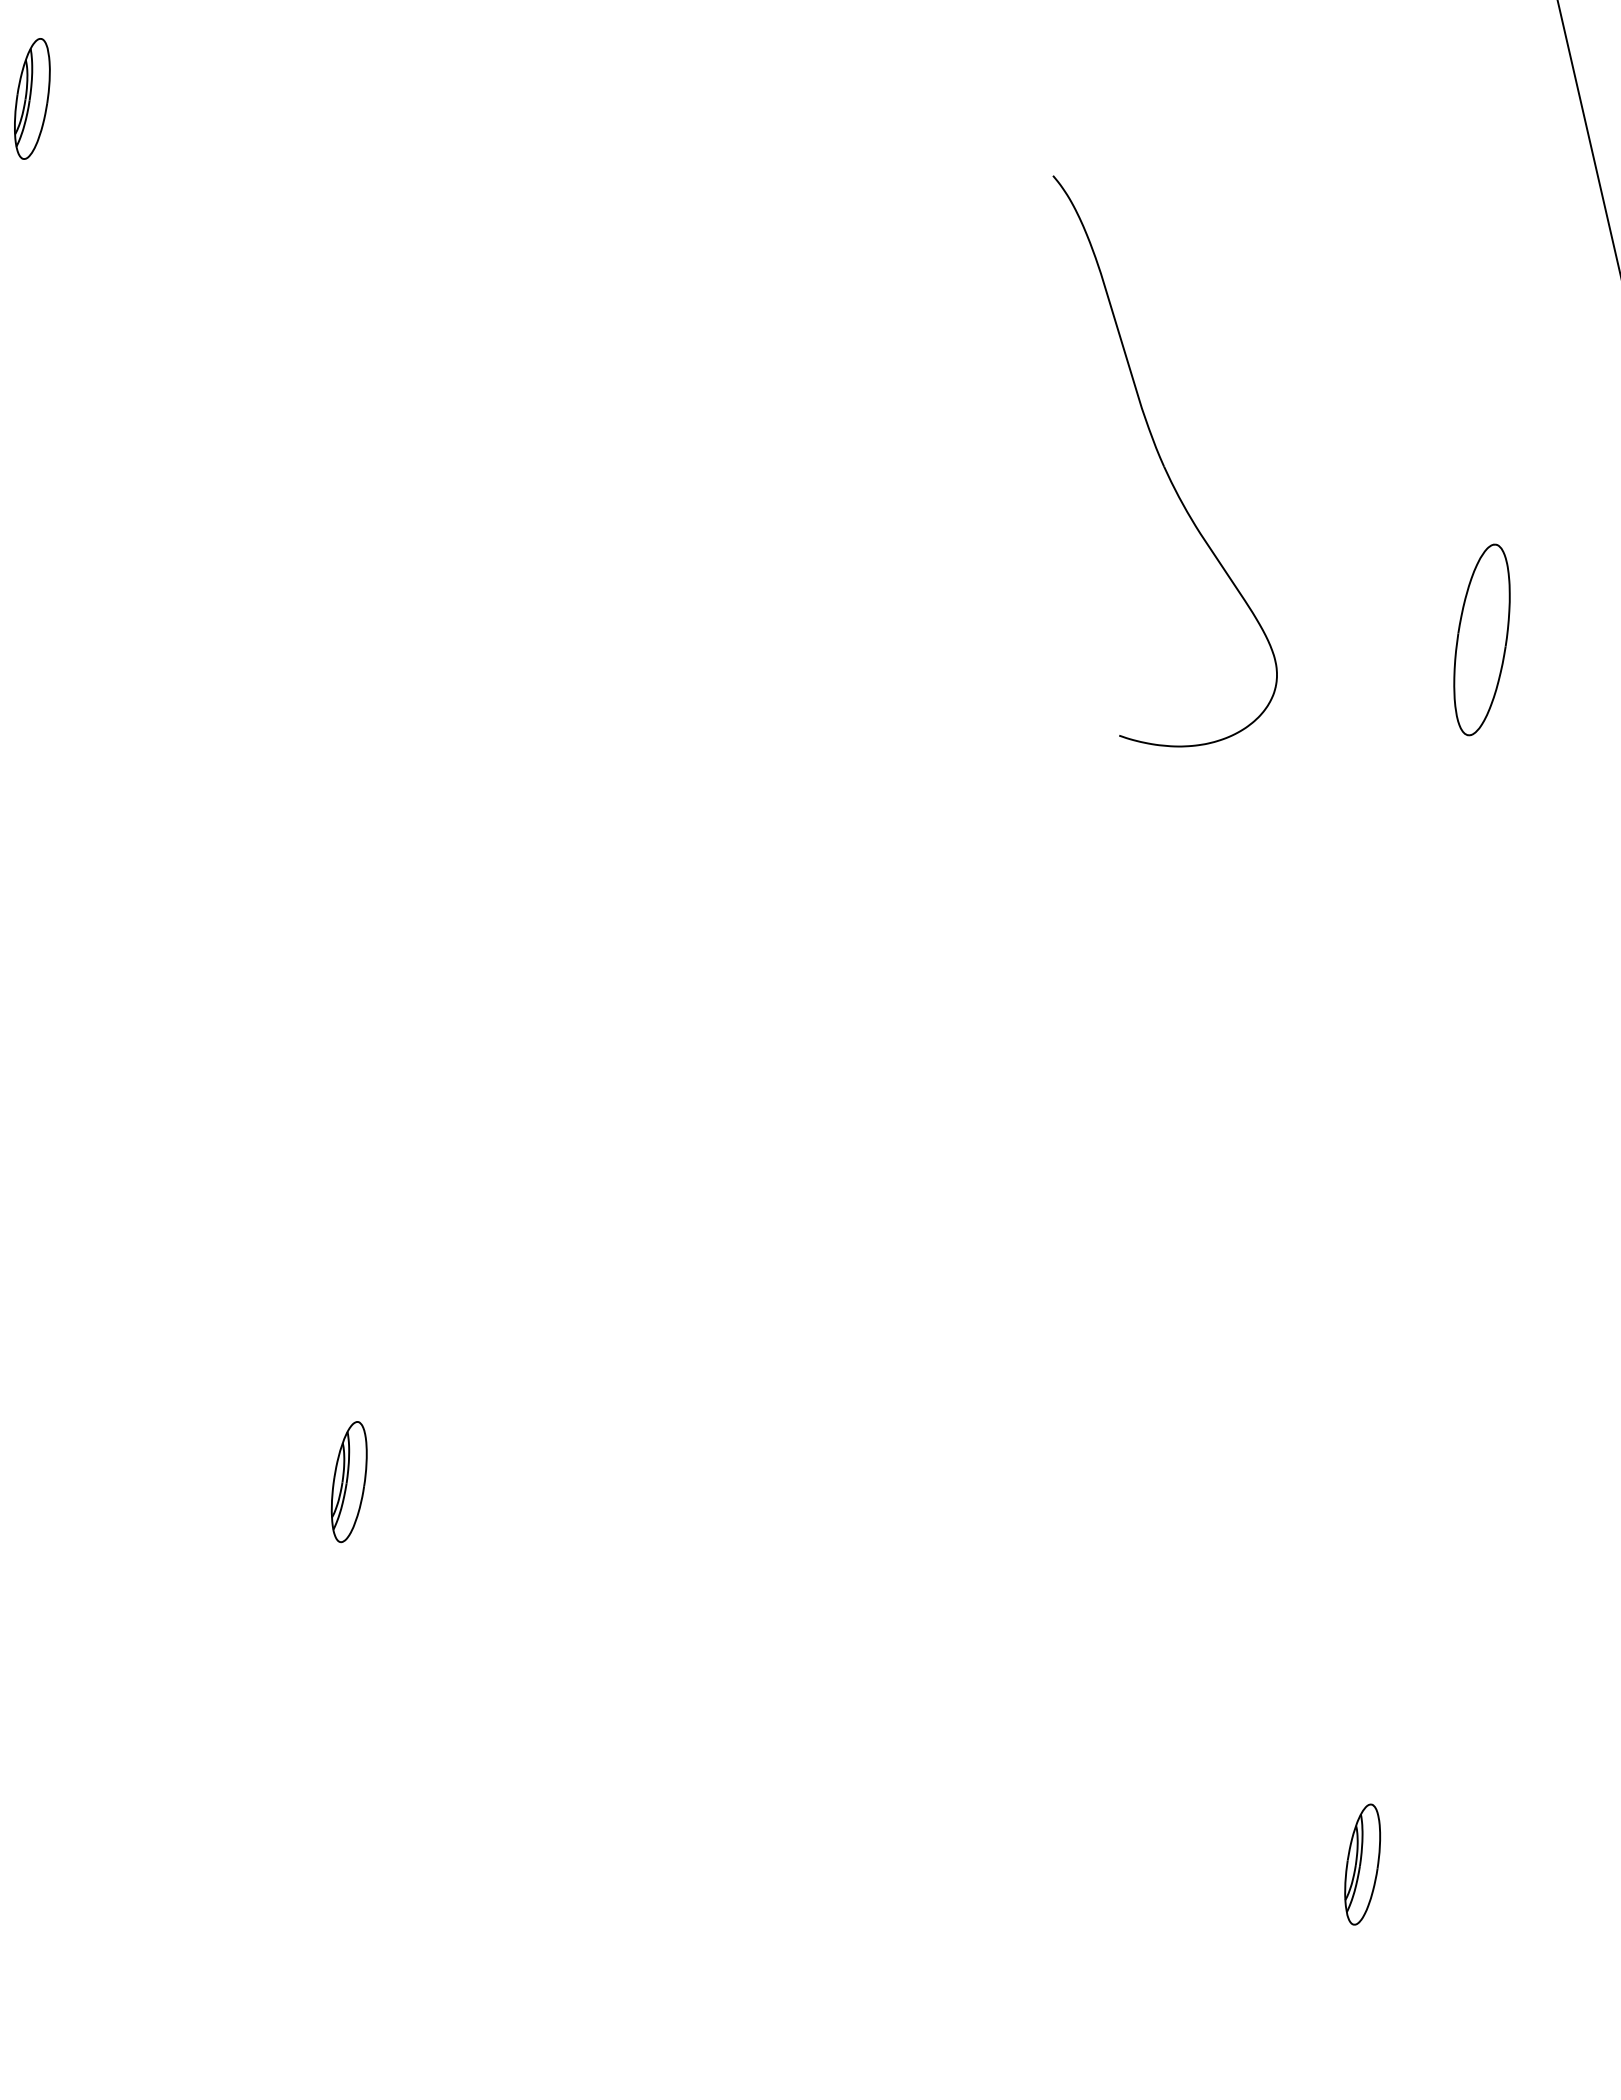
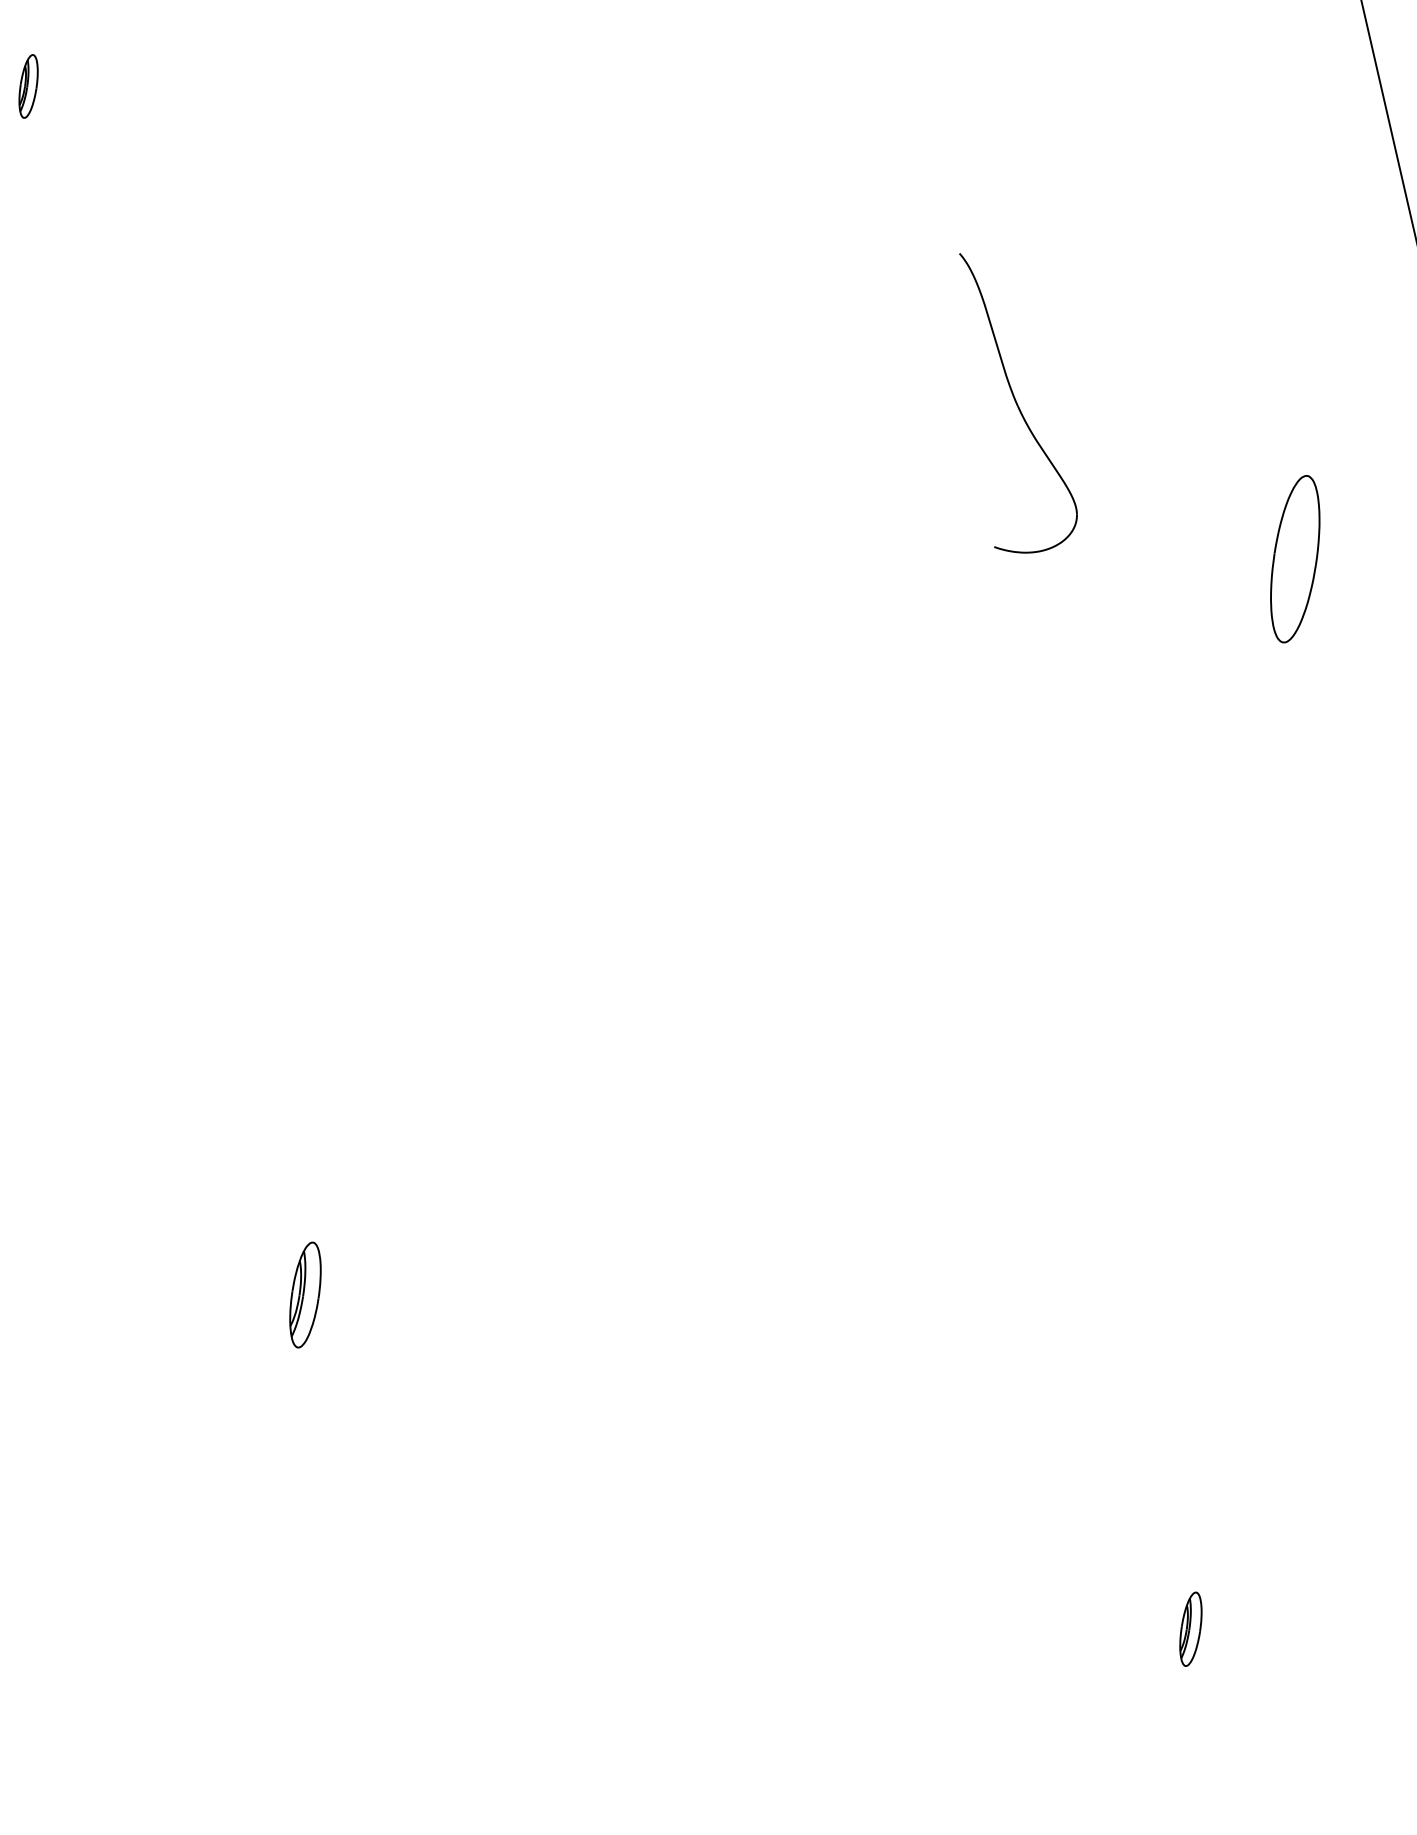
part: (32, 98) -> (28, 86), size x0.6
part: (1164, 461) -> (1017, 403), size x0.6
part: (1362, 1864) -> (1190, 1629), size x0.7

